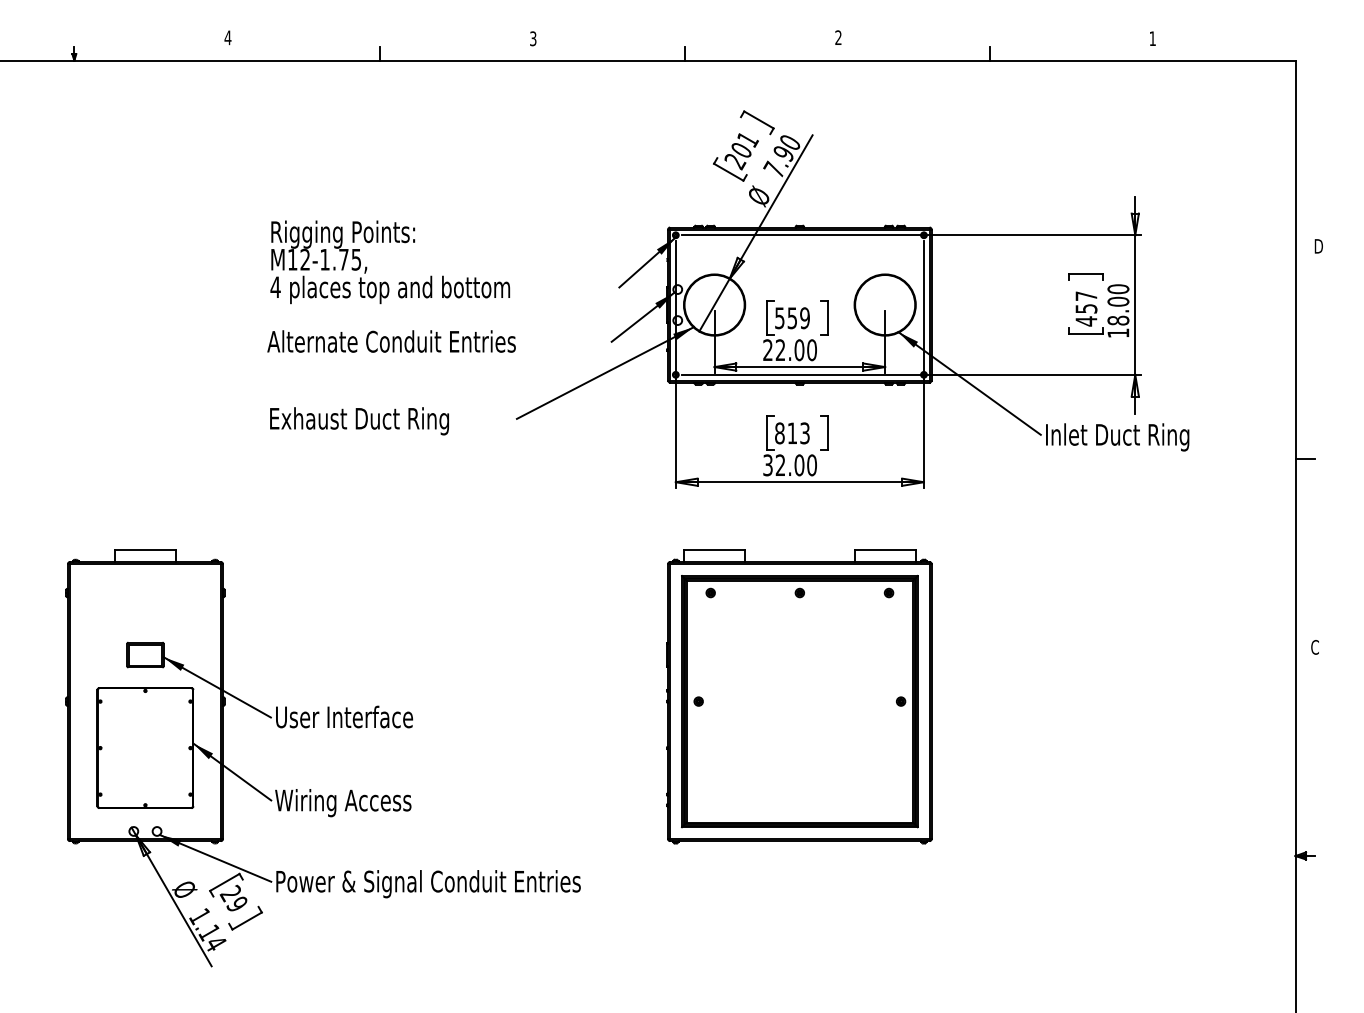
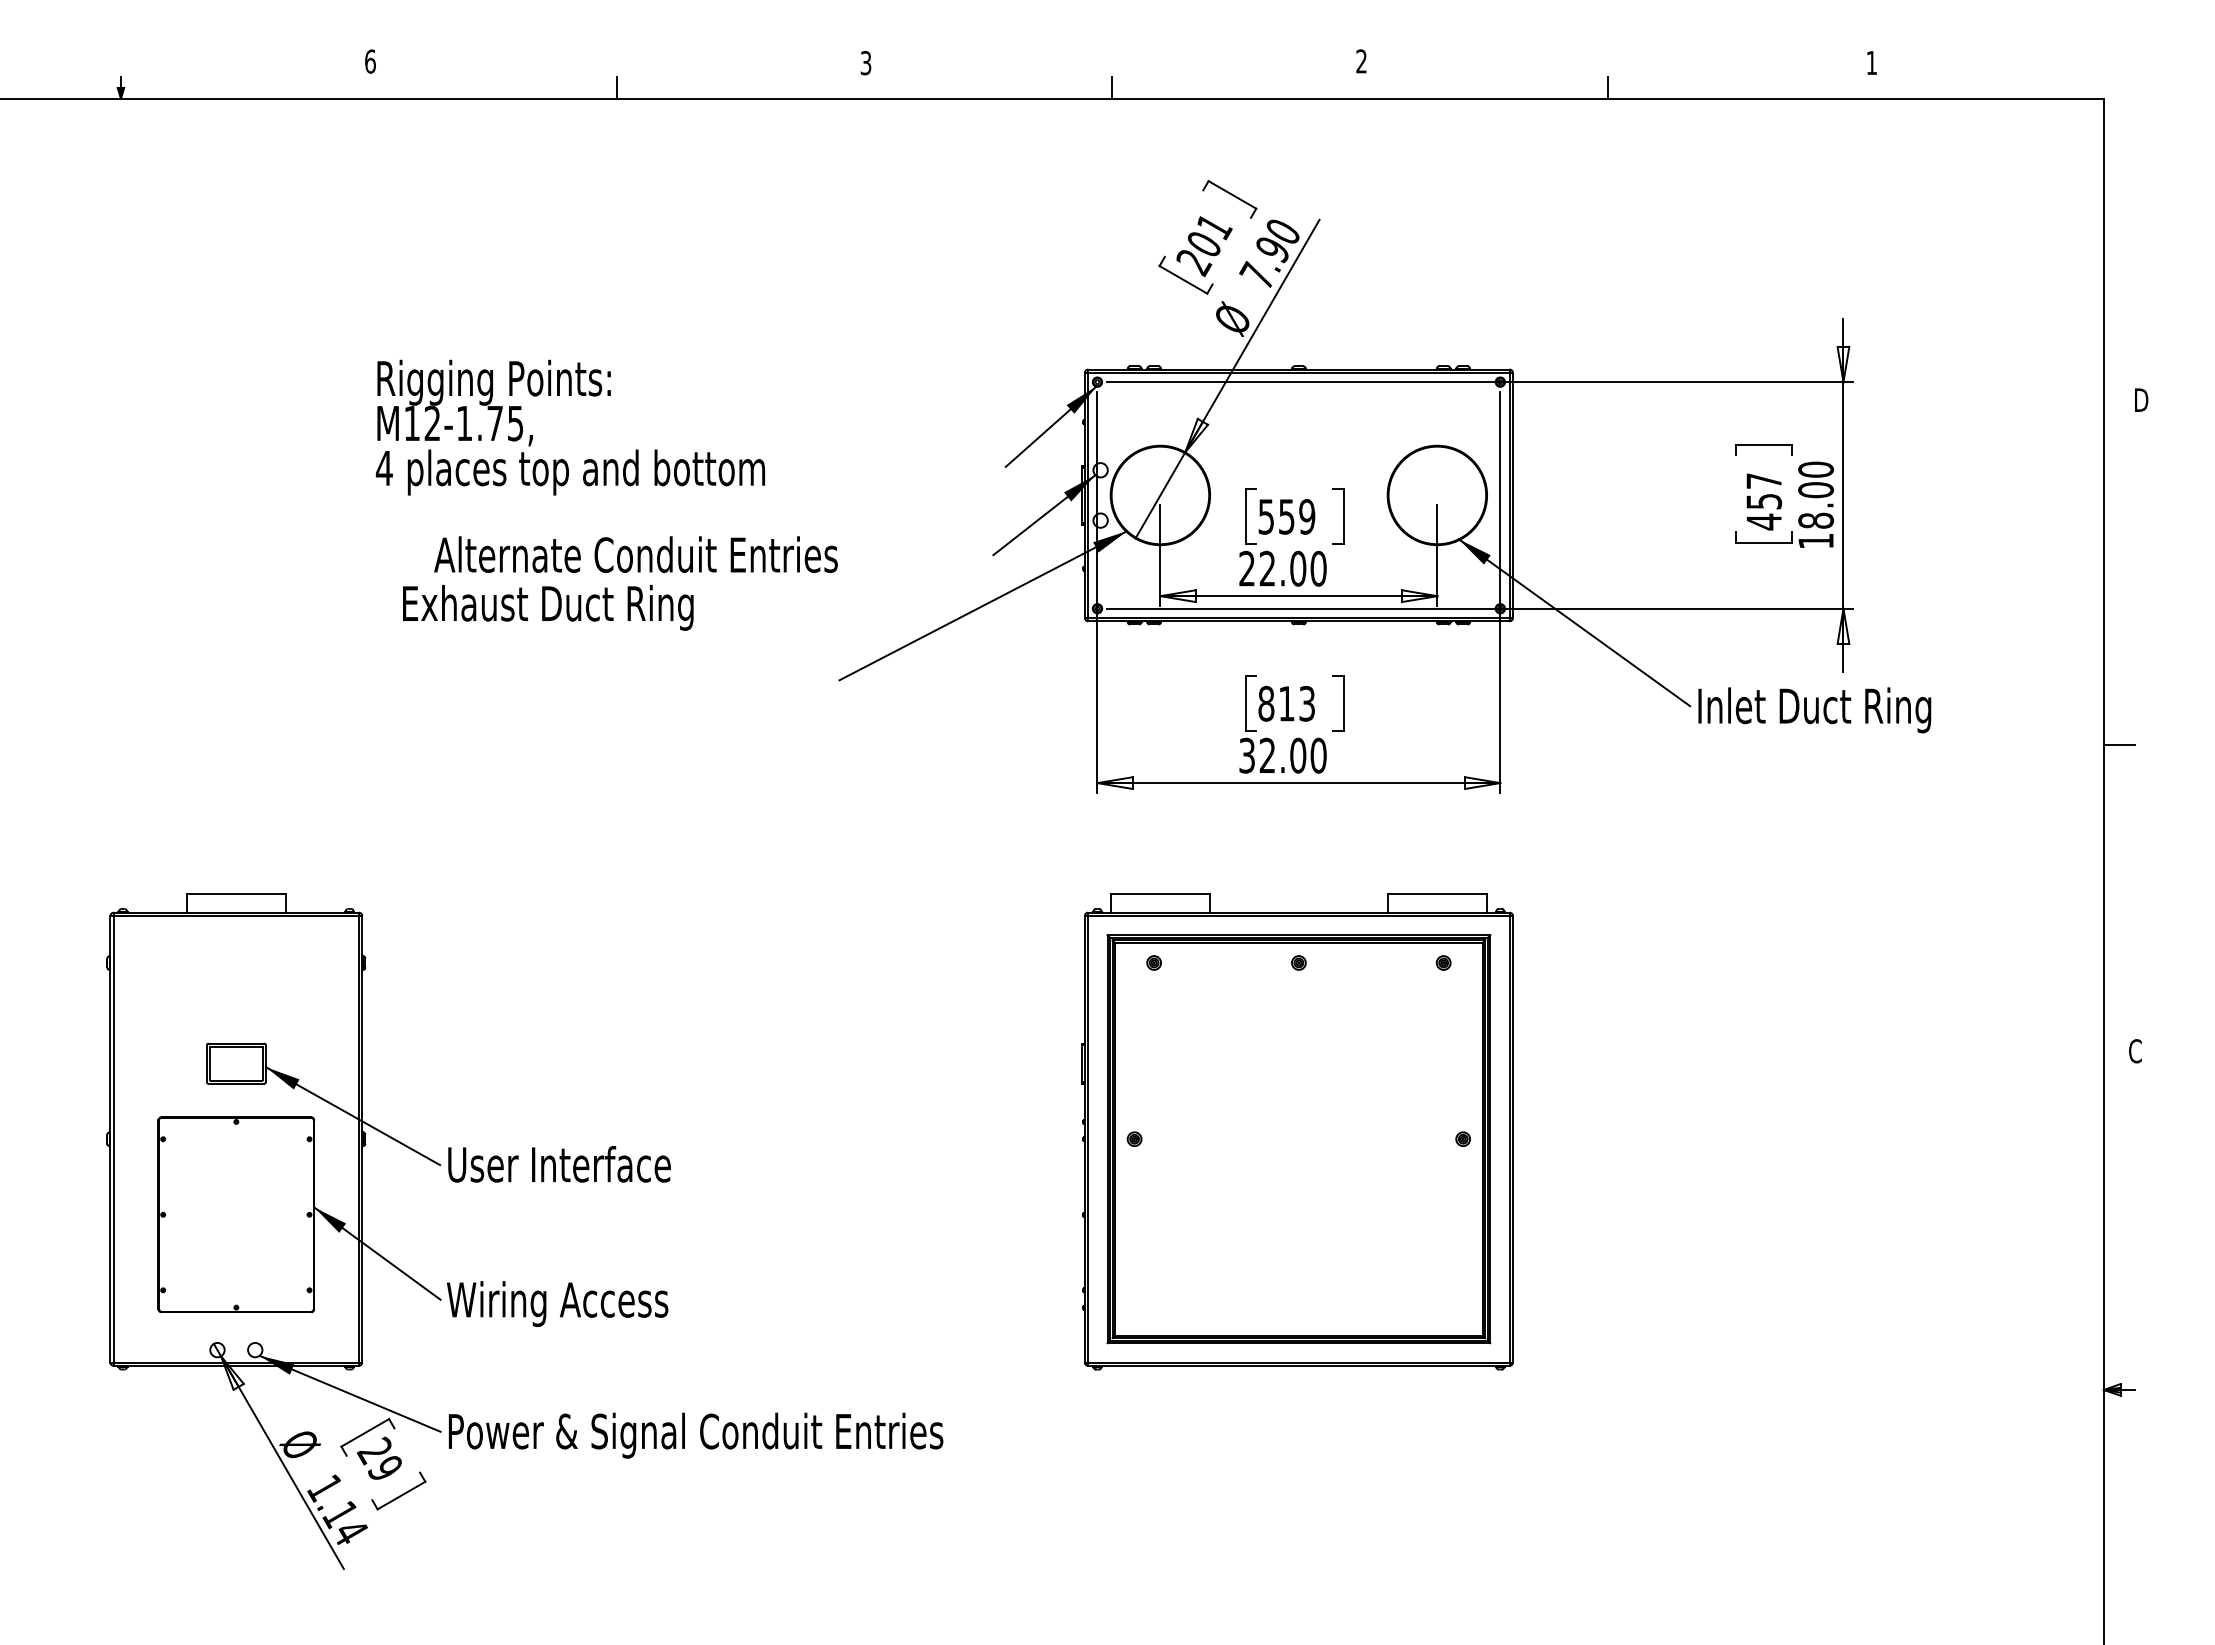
text: (227, 37) -> (369, 61), 4 -> 6
text: (390, 262) -> (570, 427), moved
text: (359, 421) -> (548, 608), moved

